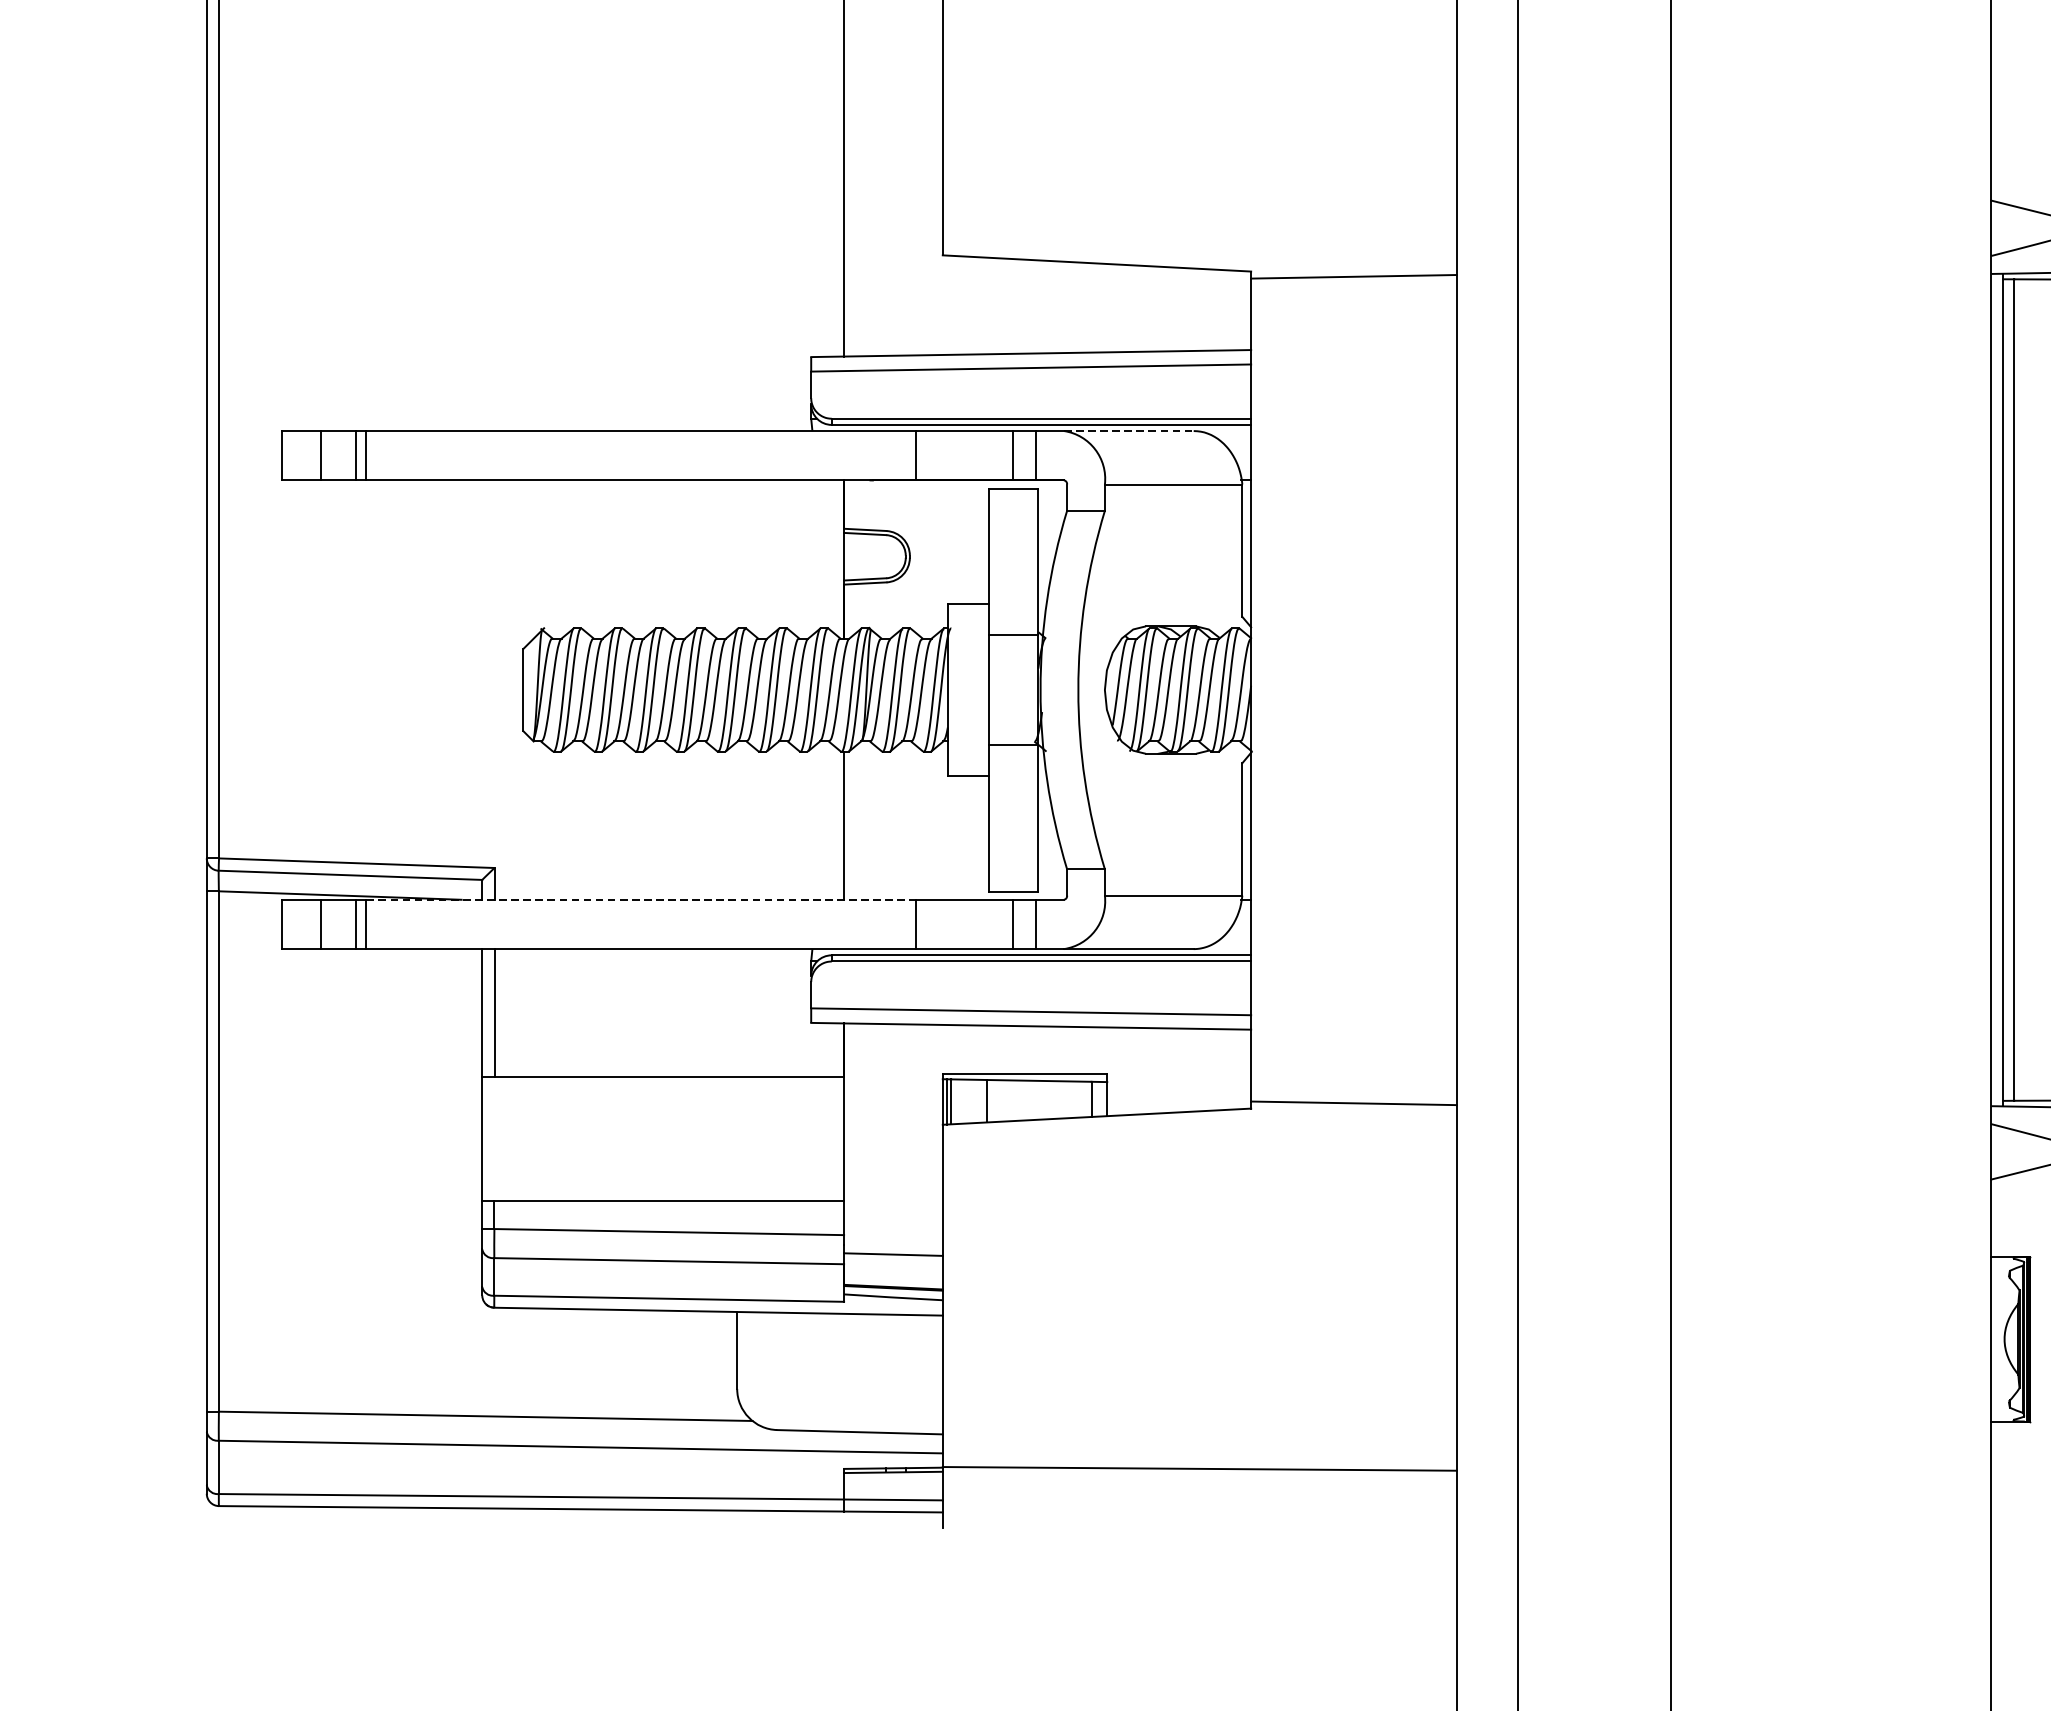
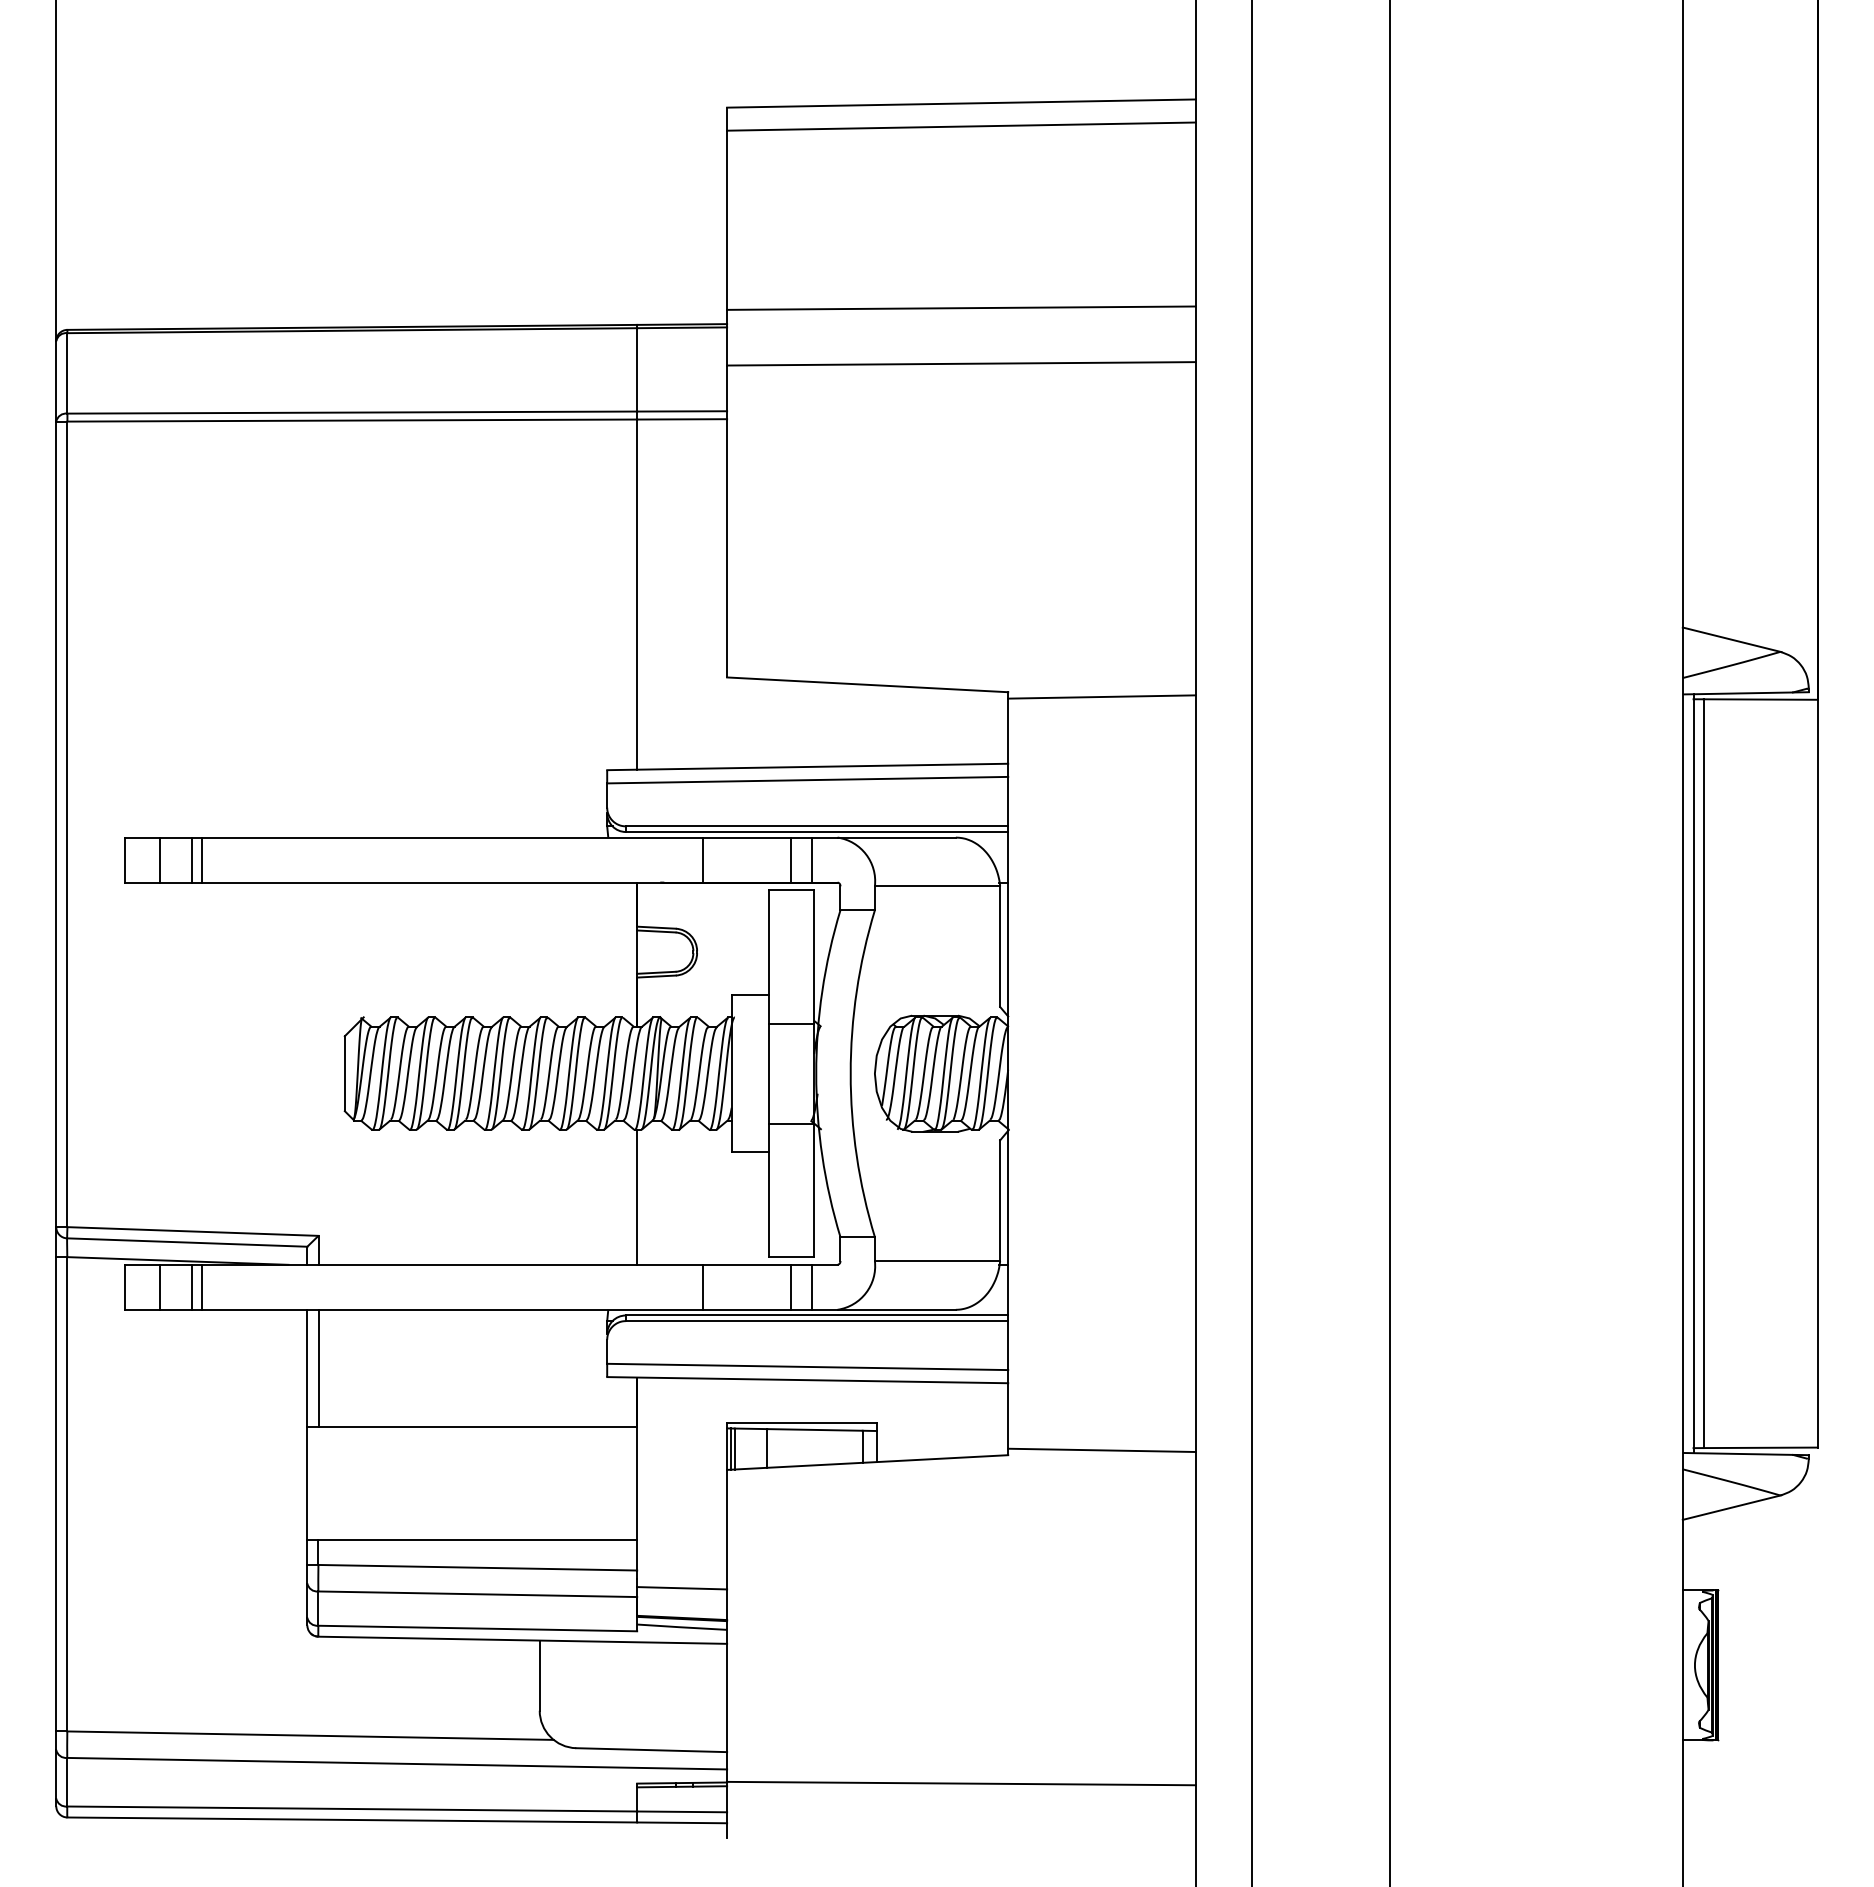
line: (1129, 430) -> (897, 837), dashed -> solid
line: (641, 899) -> (452, 1264), dashed -> solid

